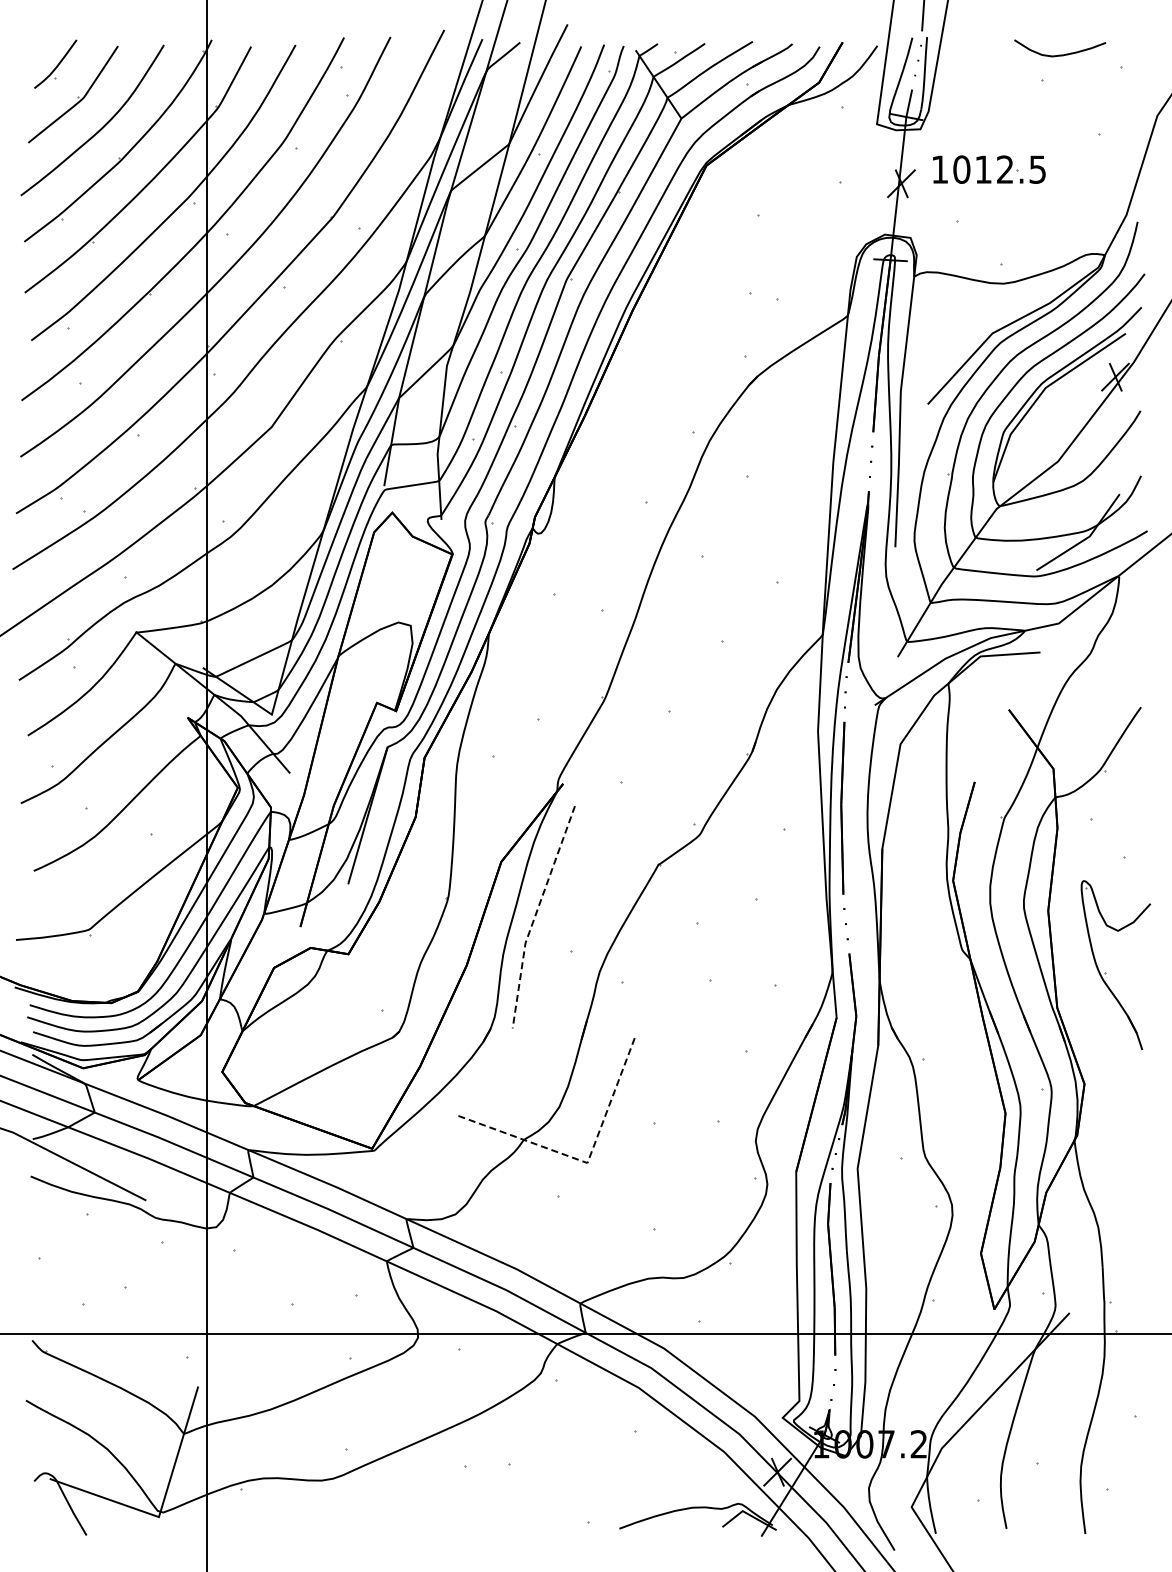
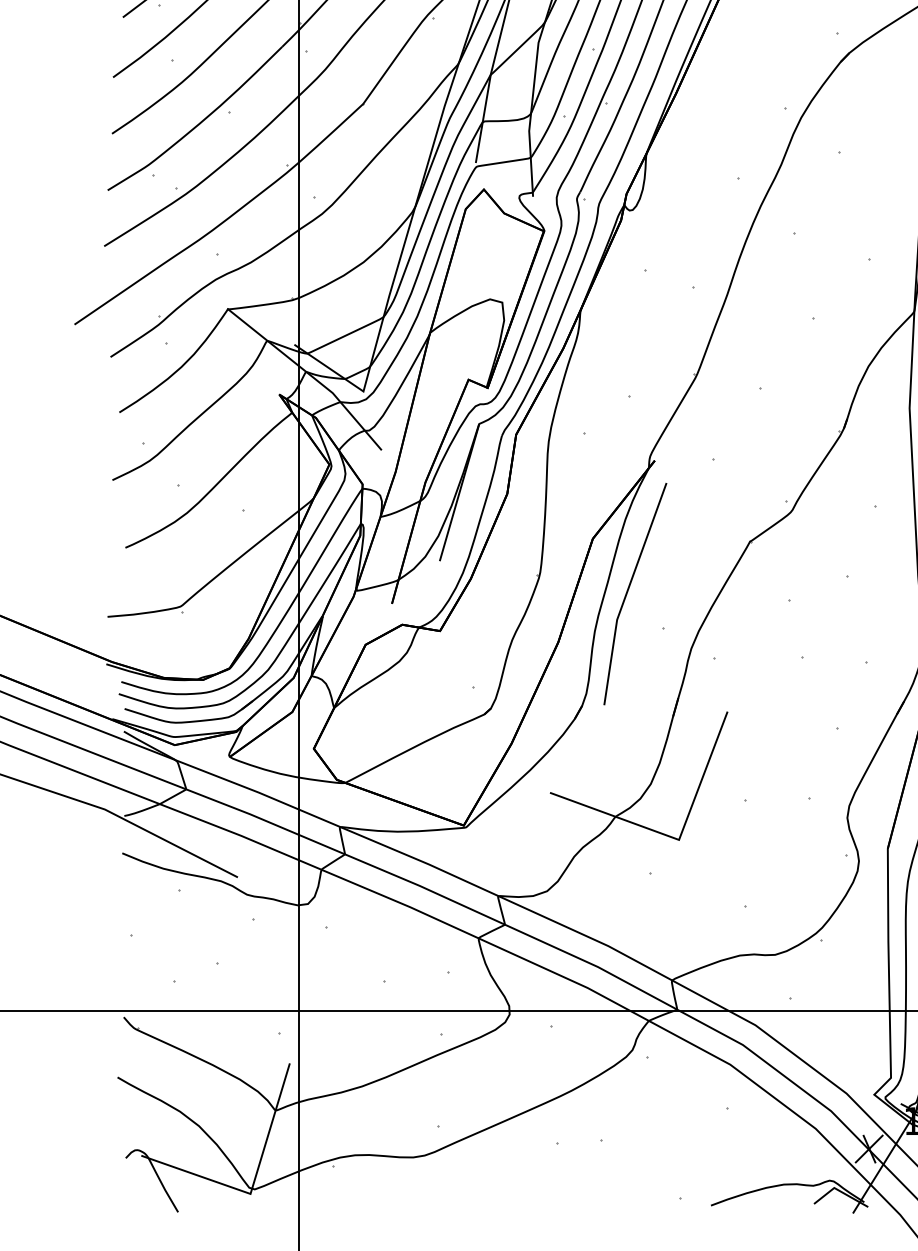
line: (535, 915) -> (627, 592), dashed -> solid
line: (587, 1163) -> (679, 840), dashed -> solid

